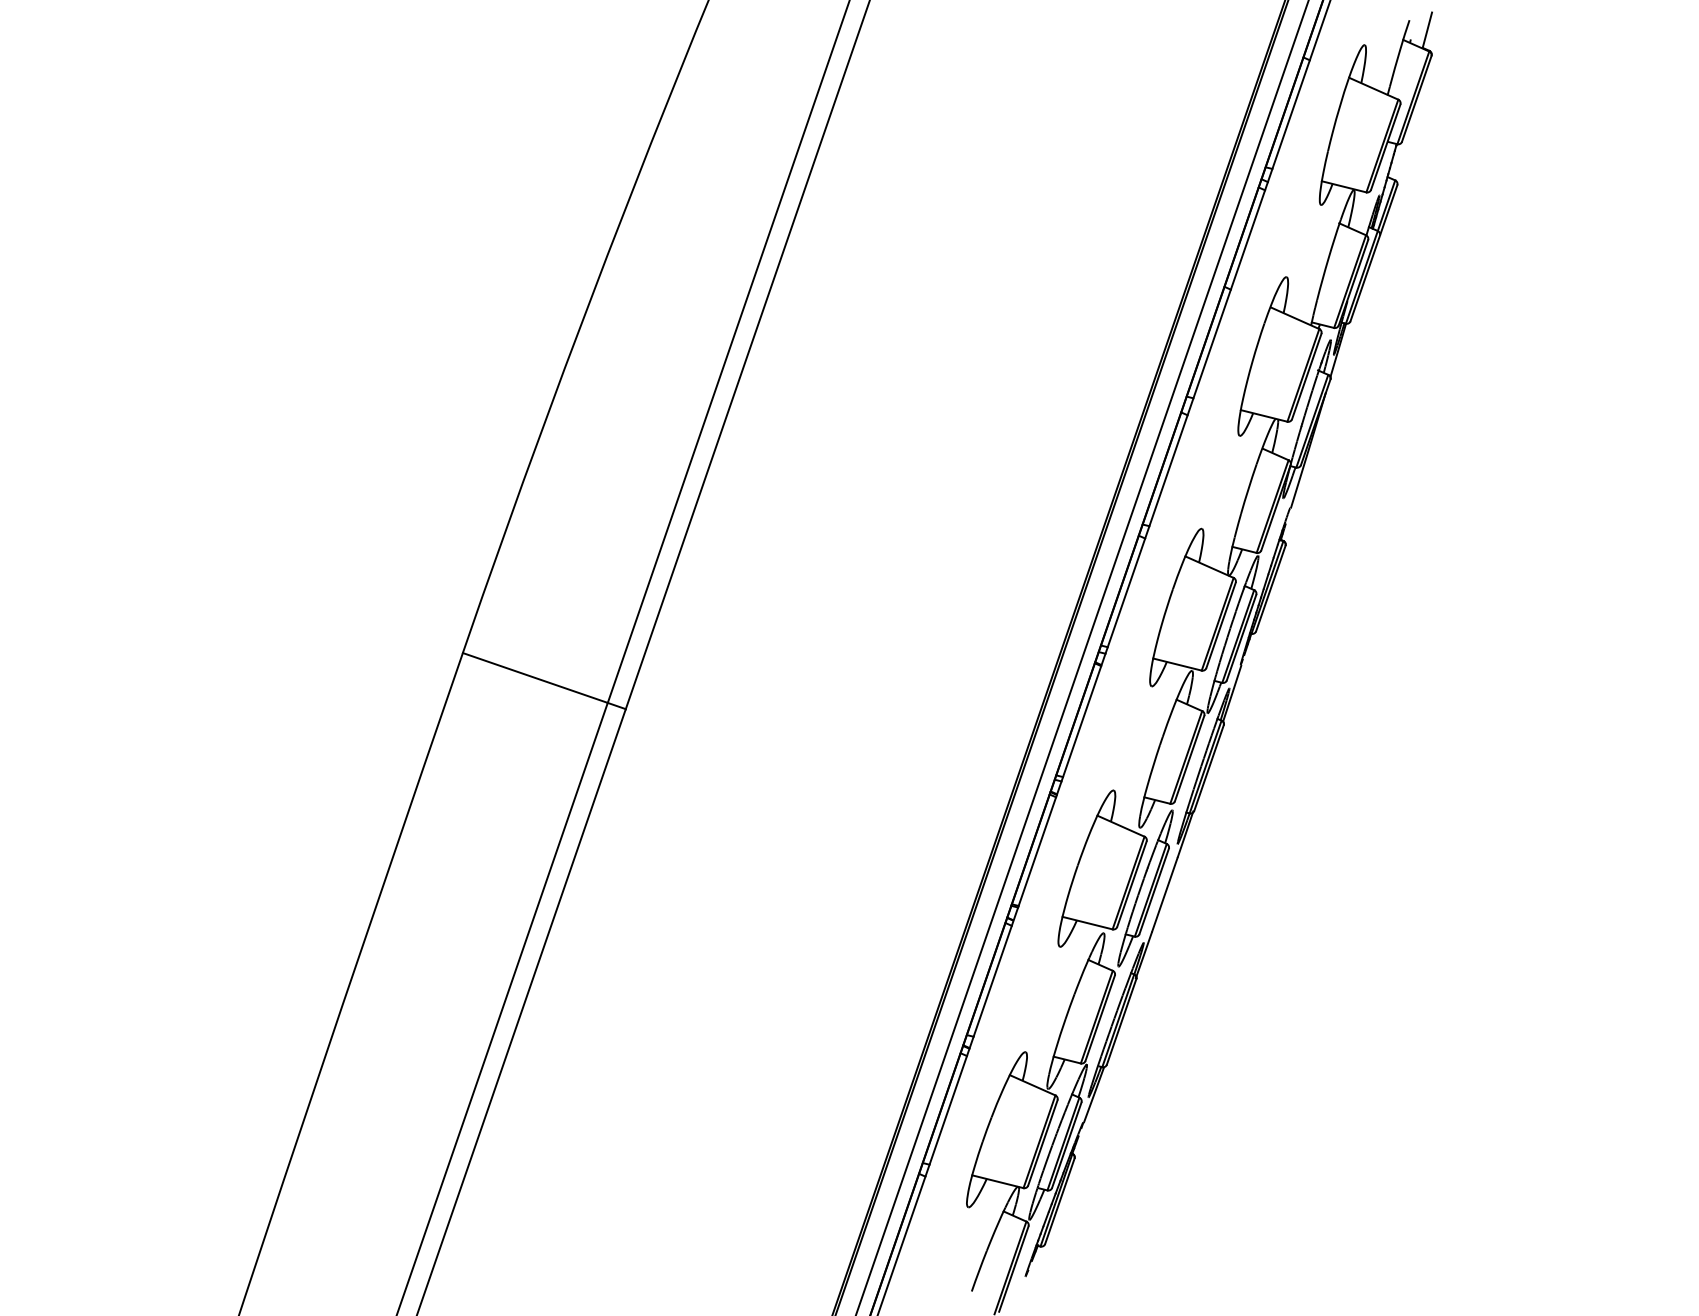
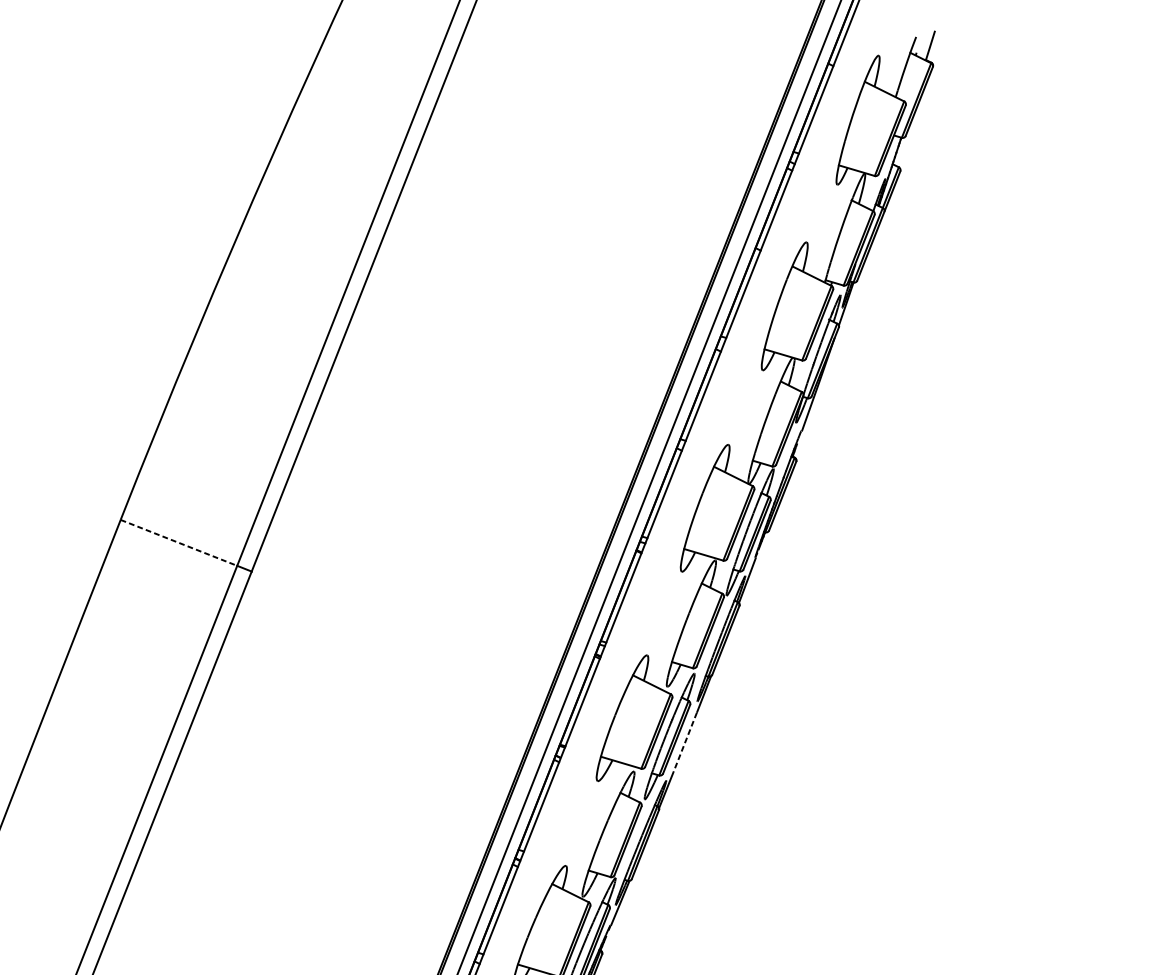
line: (535, 677) -> (179, 542), solid -> dashed
line: (1164, 894) -> (684, 742), solid -> dashed

